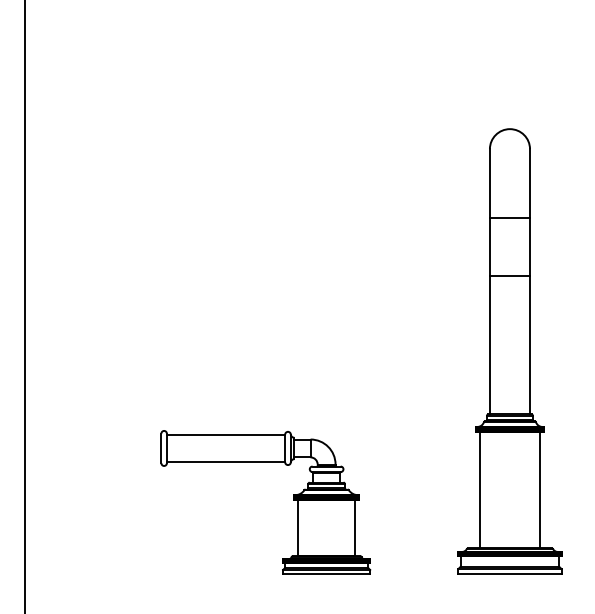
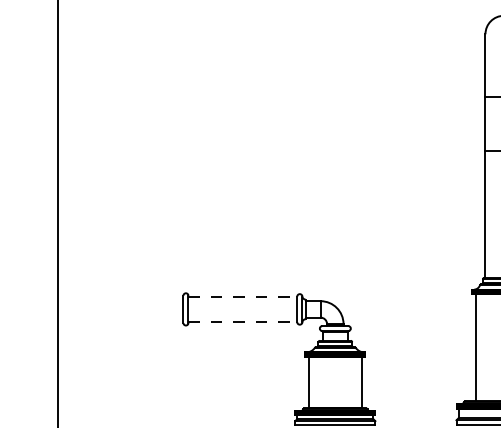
line: (226, 434) -> (243, 296), solid -> dashed
line: (226, 462) -> (243, 322), solid -> dashed

